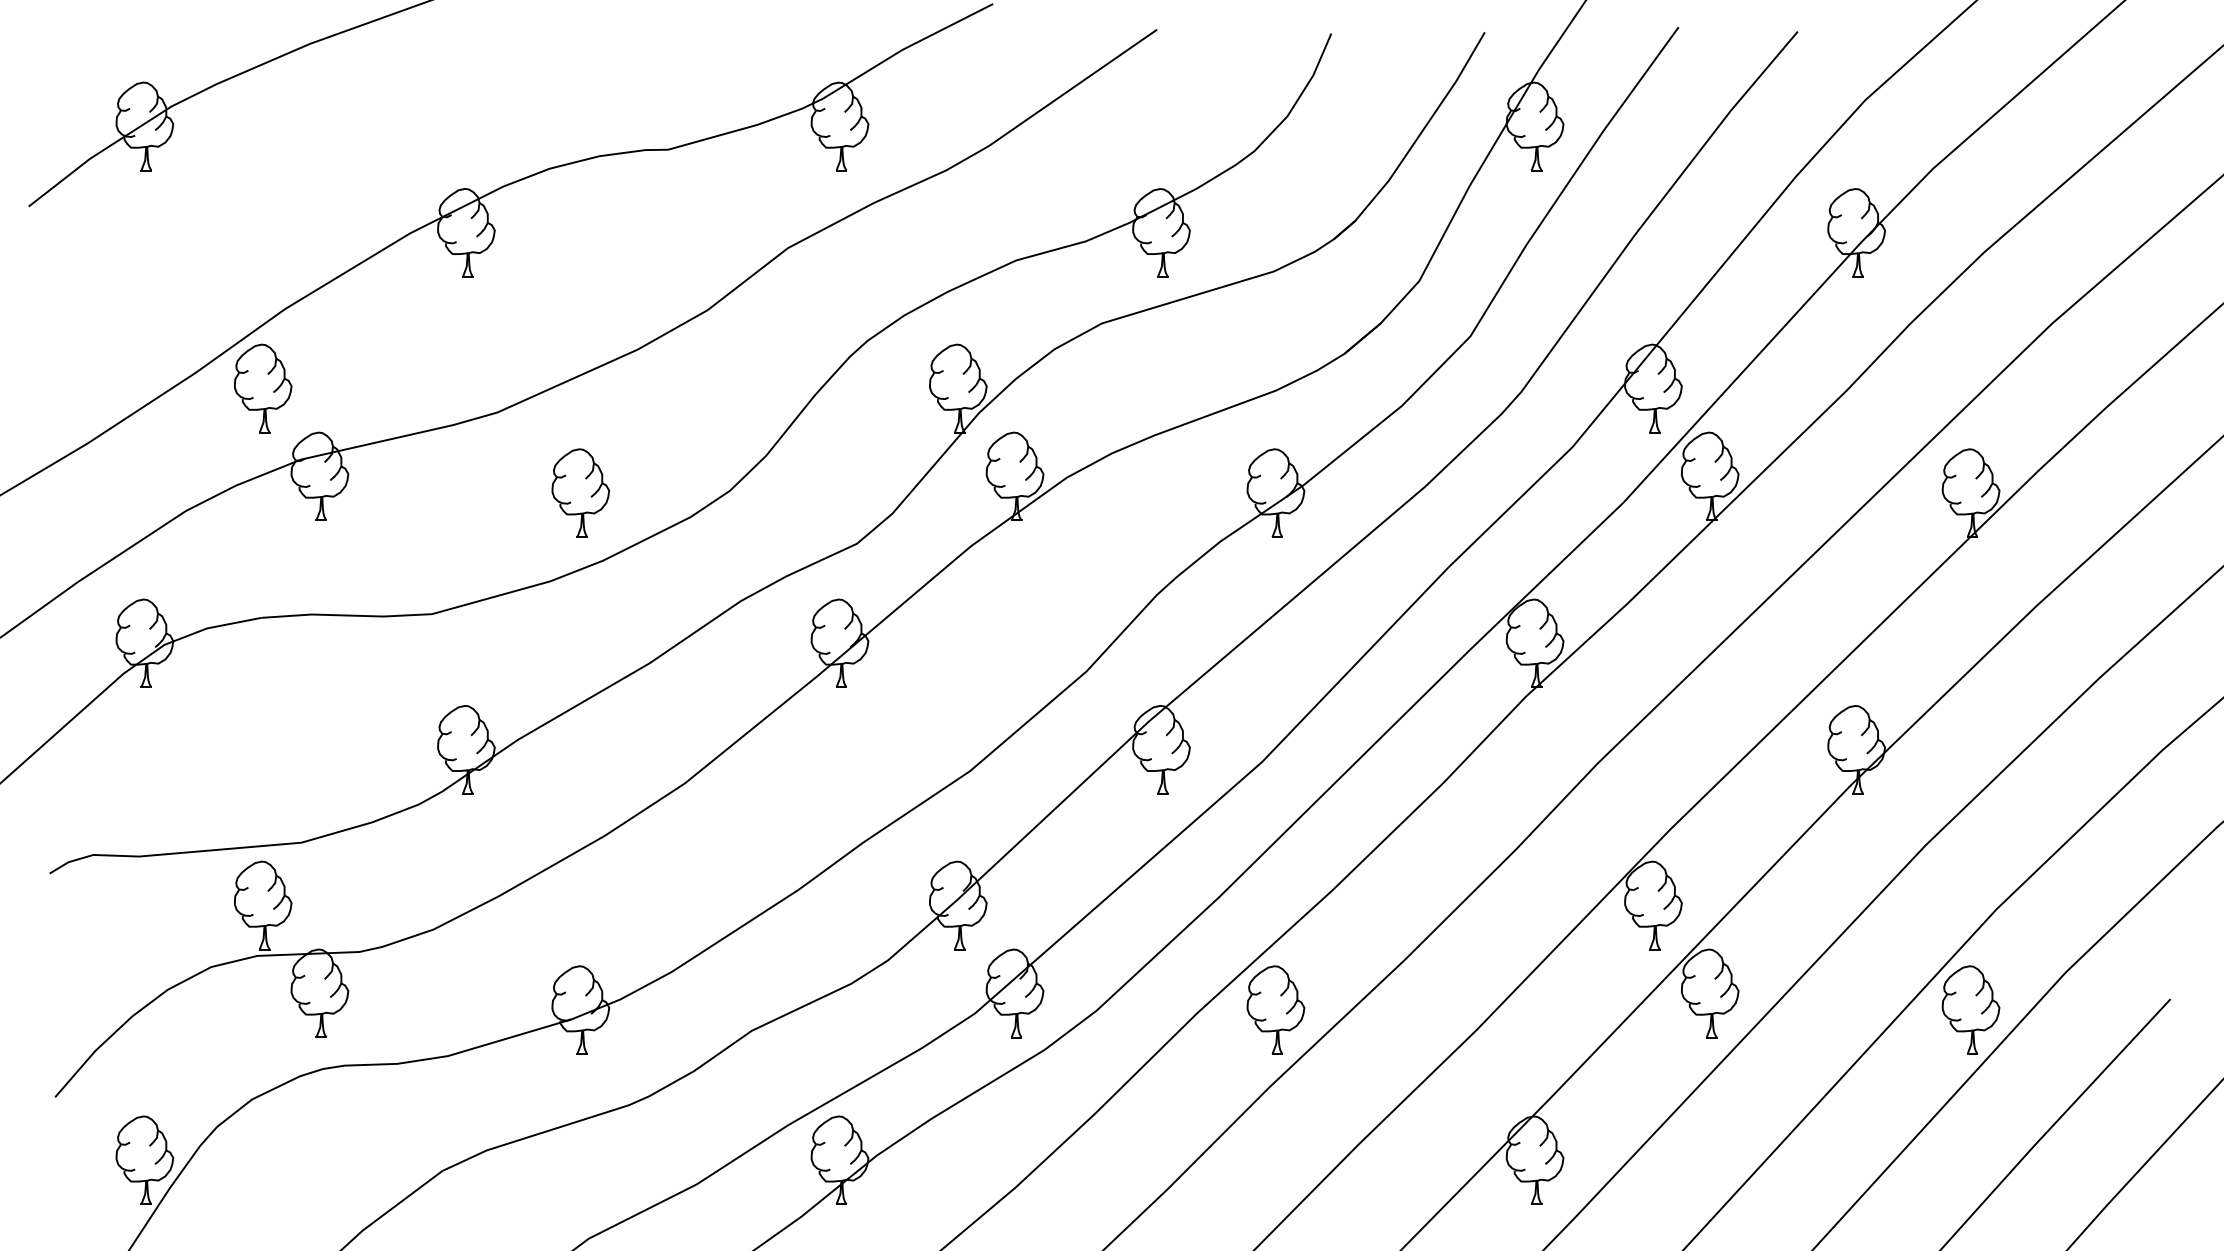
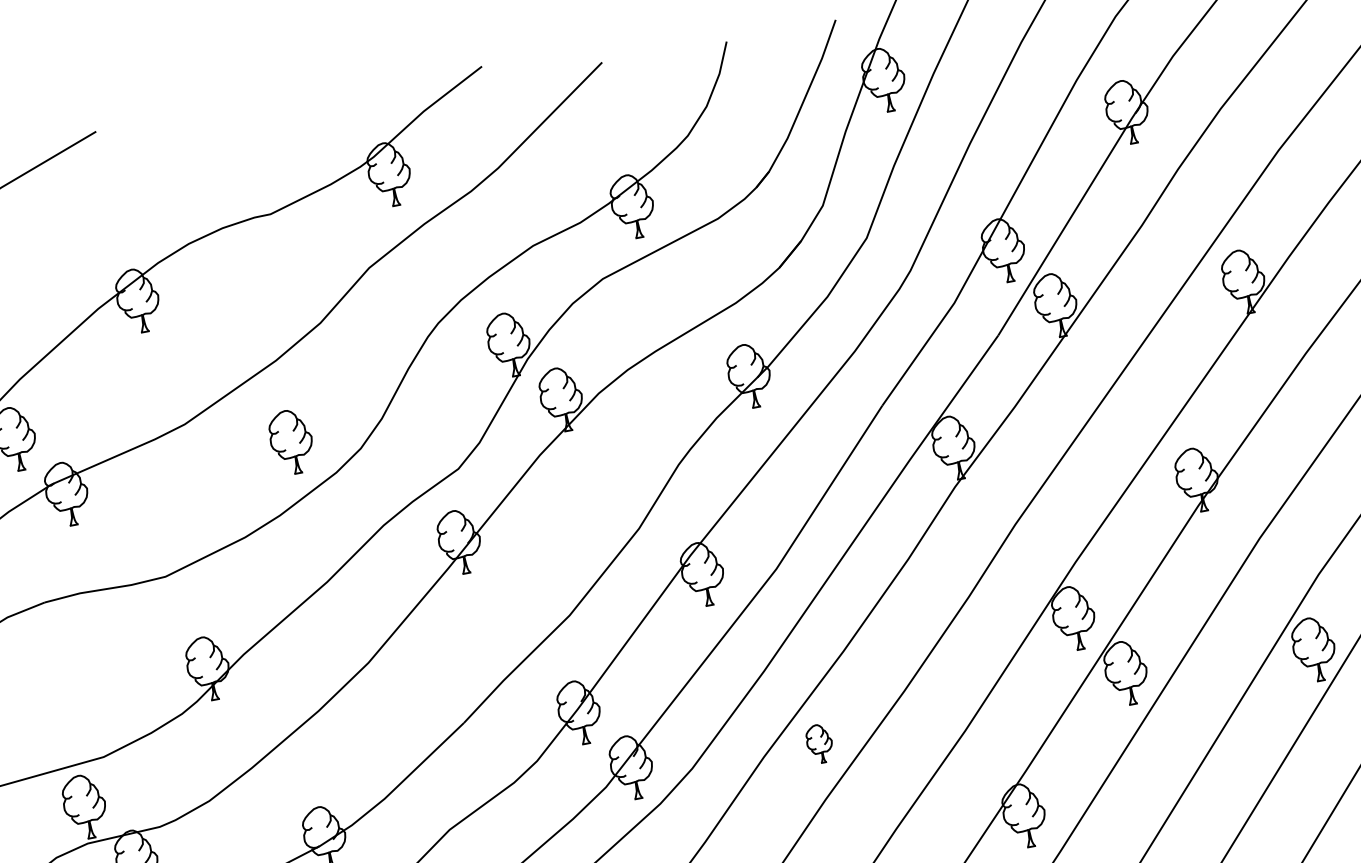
part: (580, 492) -> (291, 441), moved
part: (1275, 1009) -> (819, 743), size x0.6

